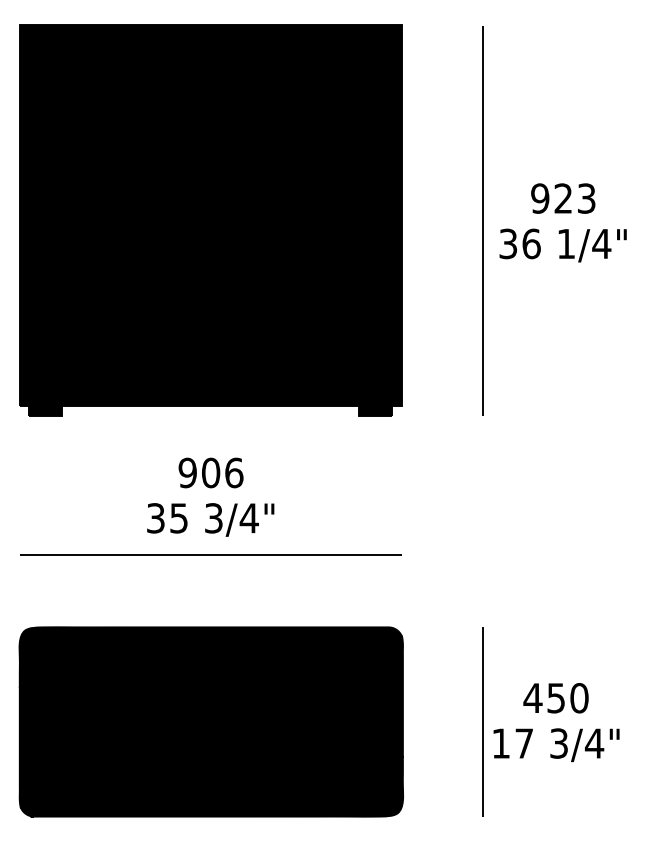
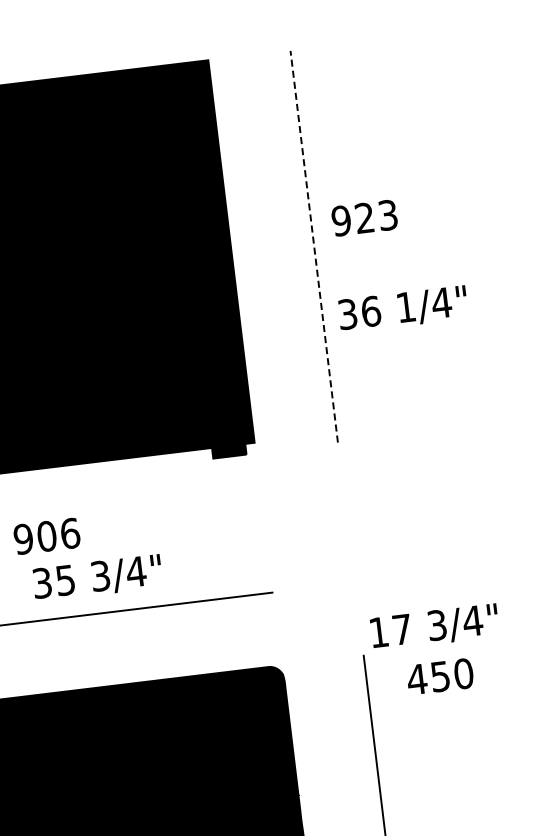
text: (563, 198) -> (364, 218), moved
line: (483, 220) -> (314, 246), solid -> dashed
text: (562, 245) -> (402, 309), moved
text: (210, 472) -> (46, 535), moved
text: (210, 519) -> (97, 577), moved
text: (555, 698) -> (439, 677), moved
text: (556, 745) -> (434, 627), moved

